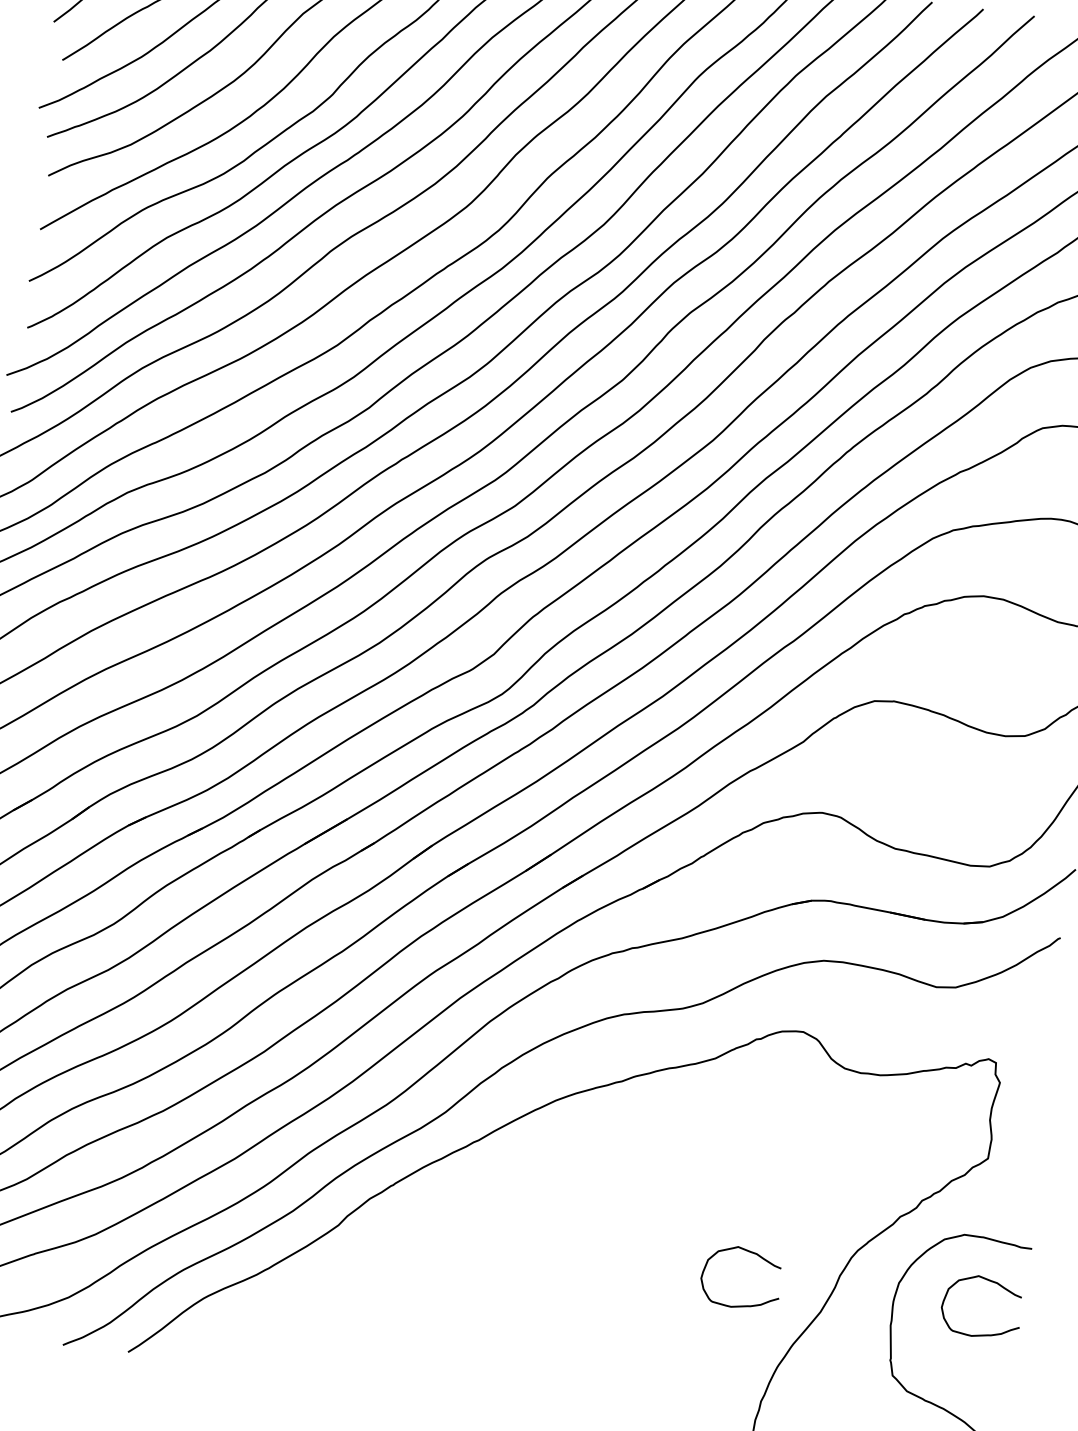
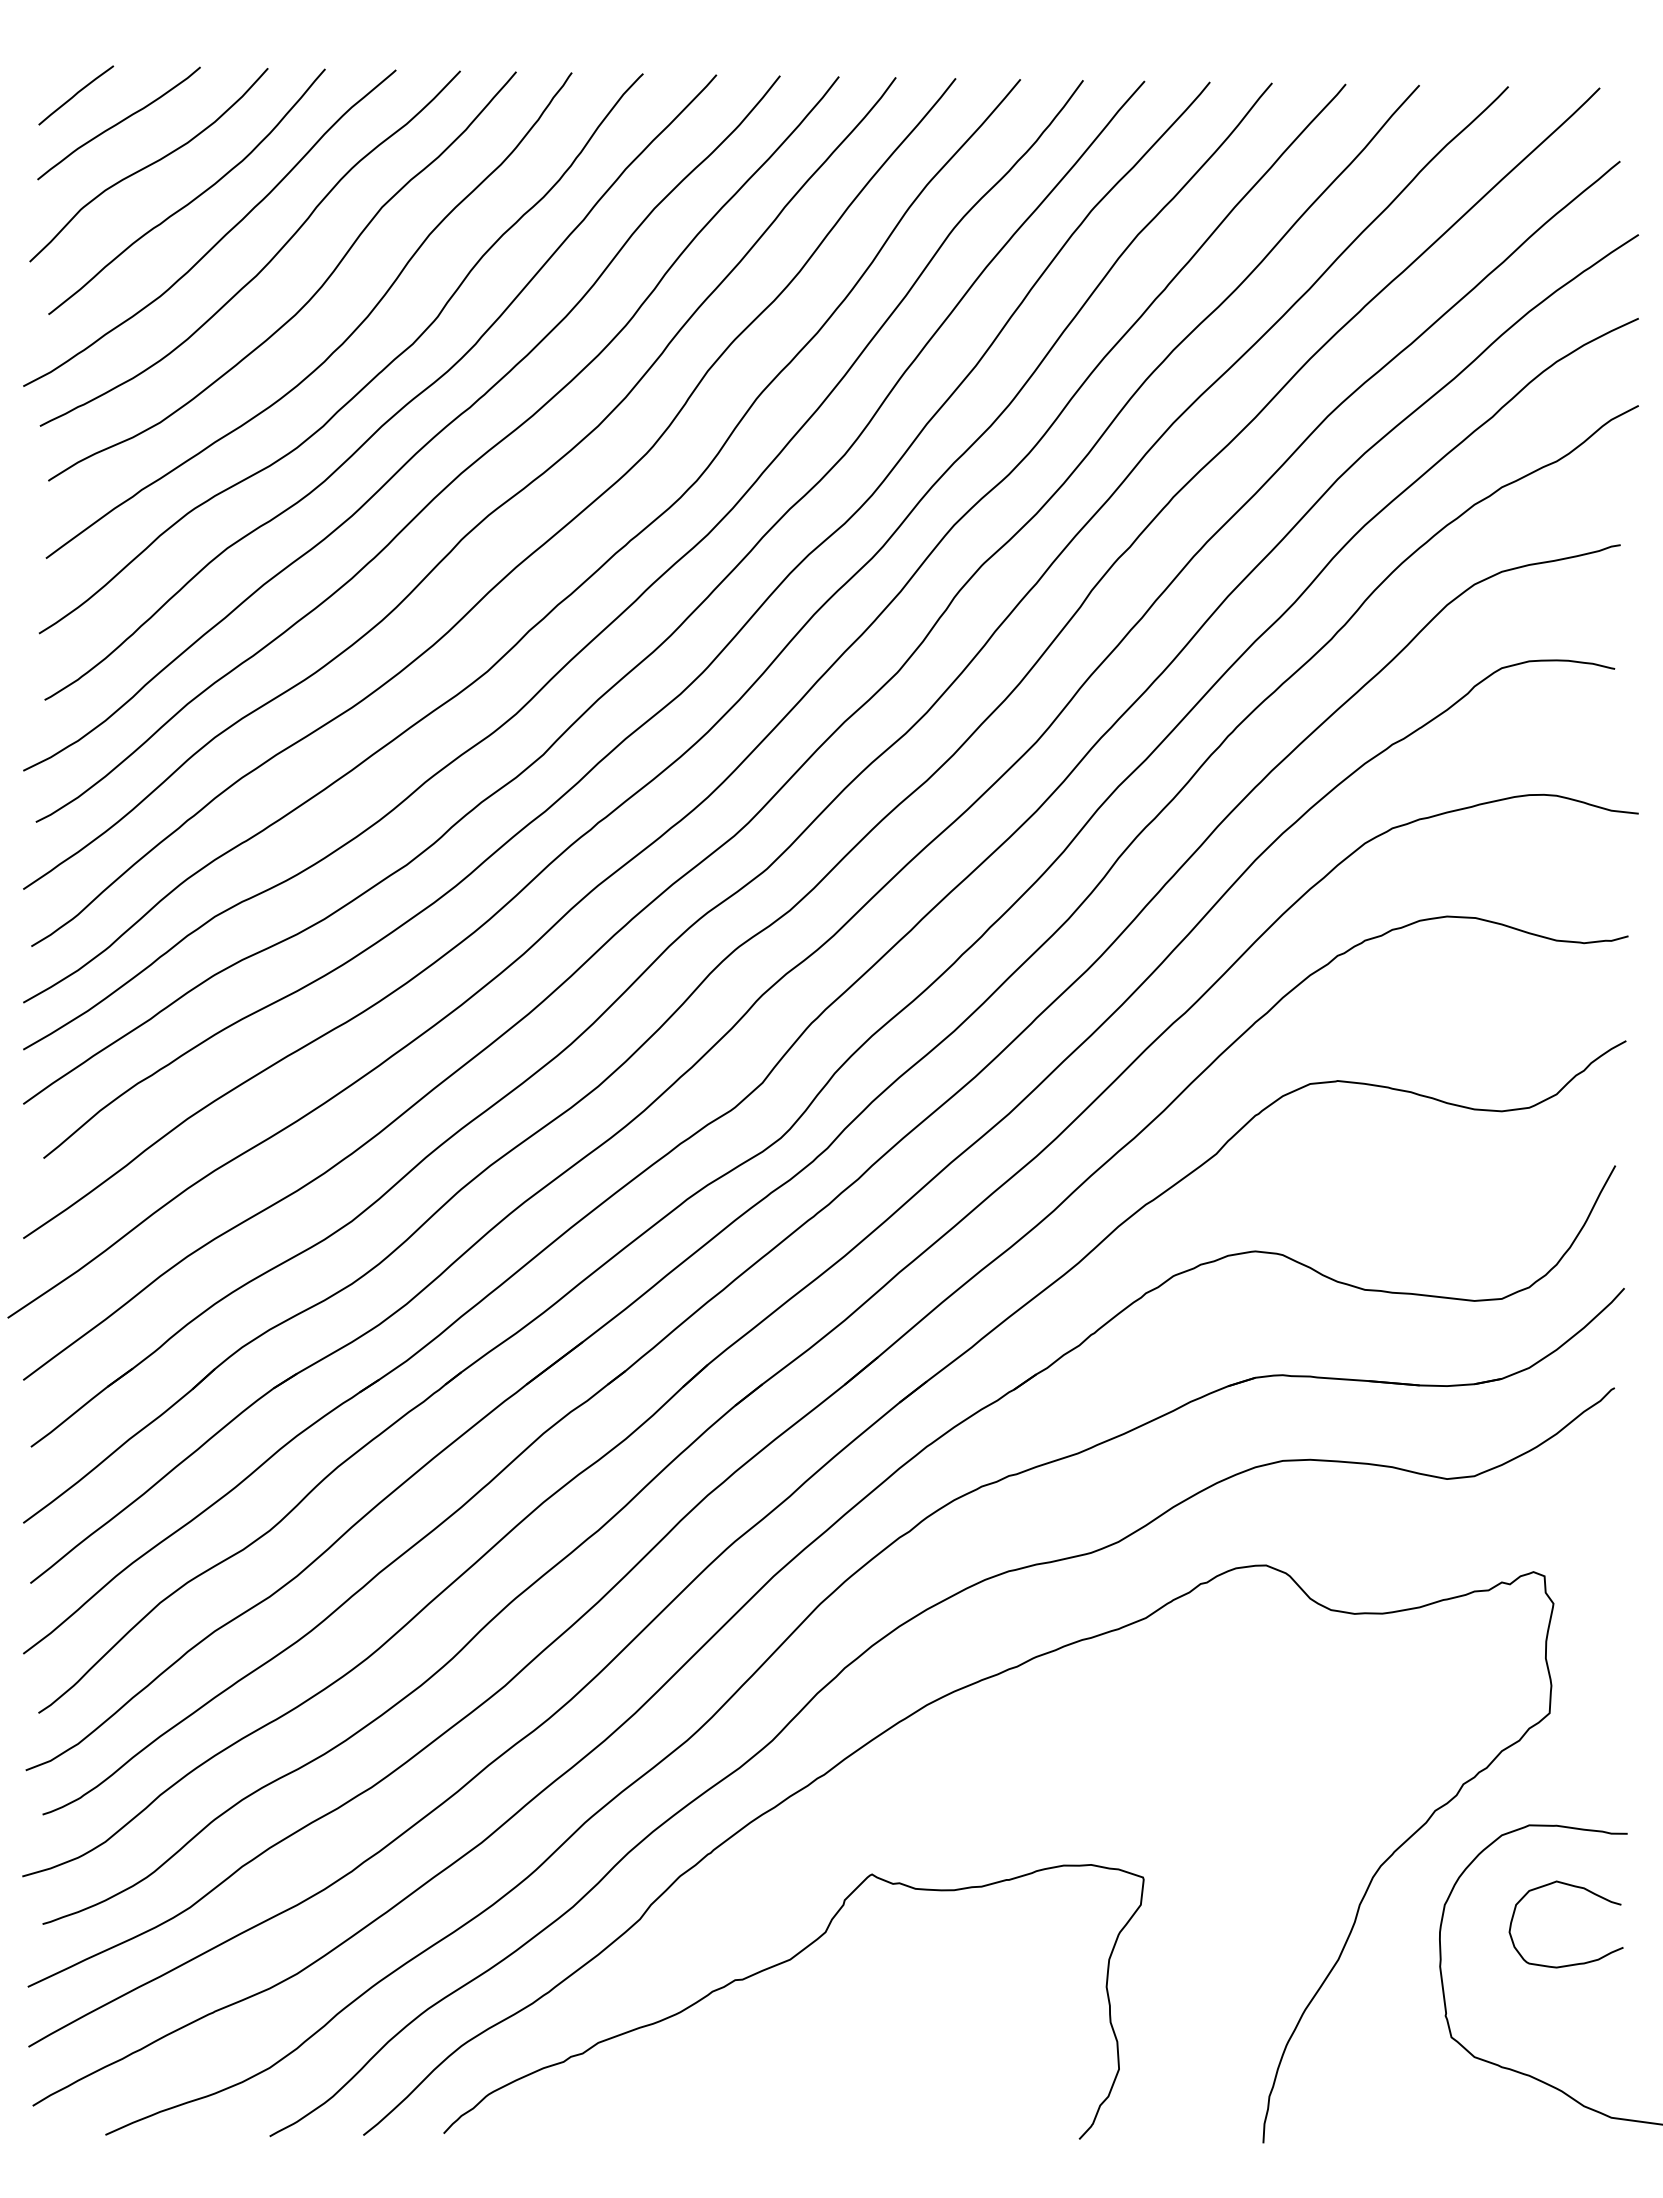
curve: (750, 1252) -> (1228, 1887), removed
curve: (433, 1268) -> (781, 1964), added

